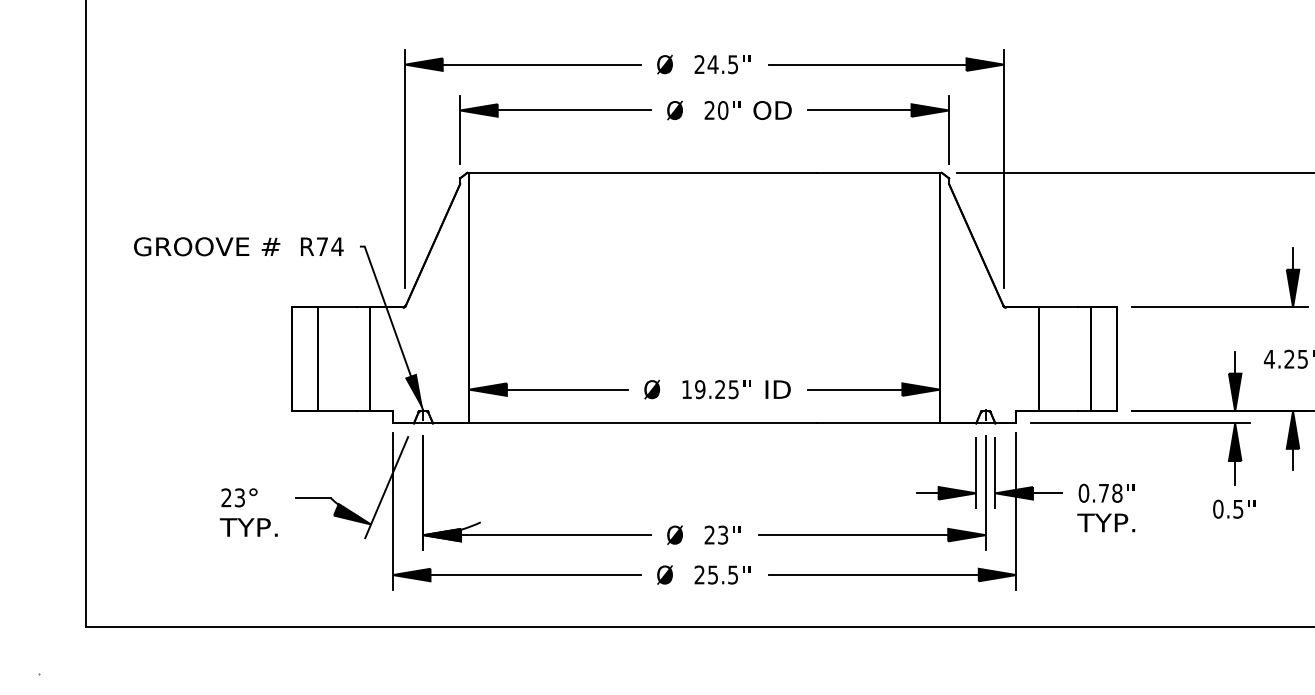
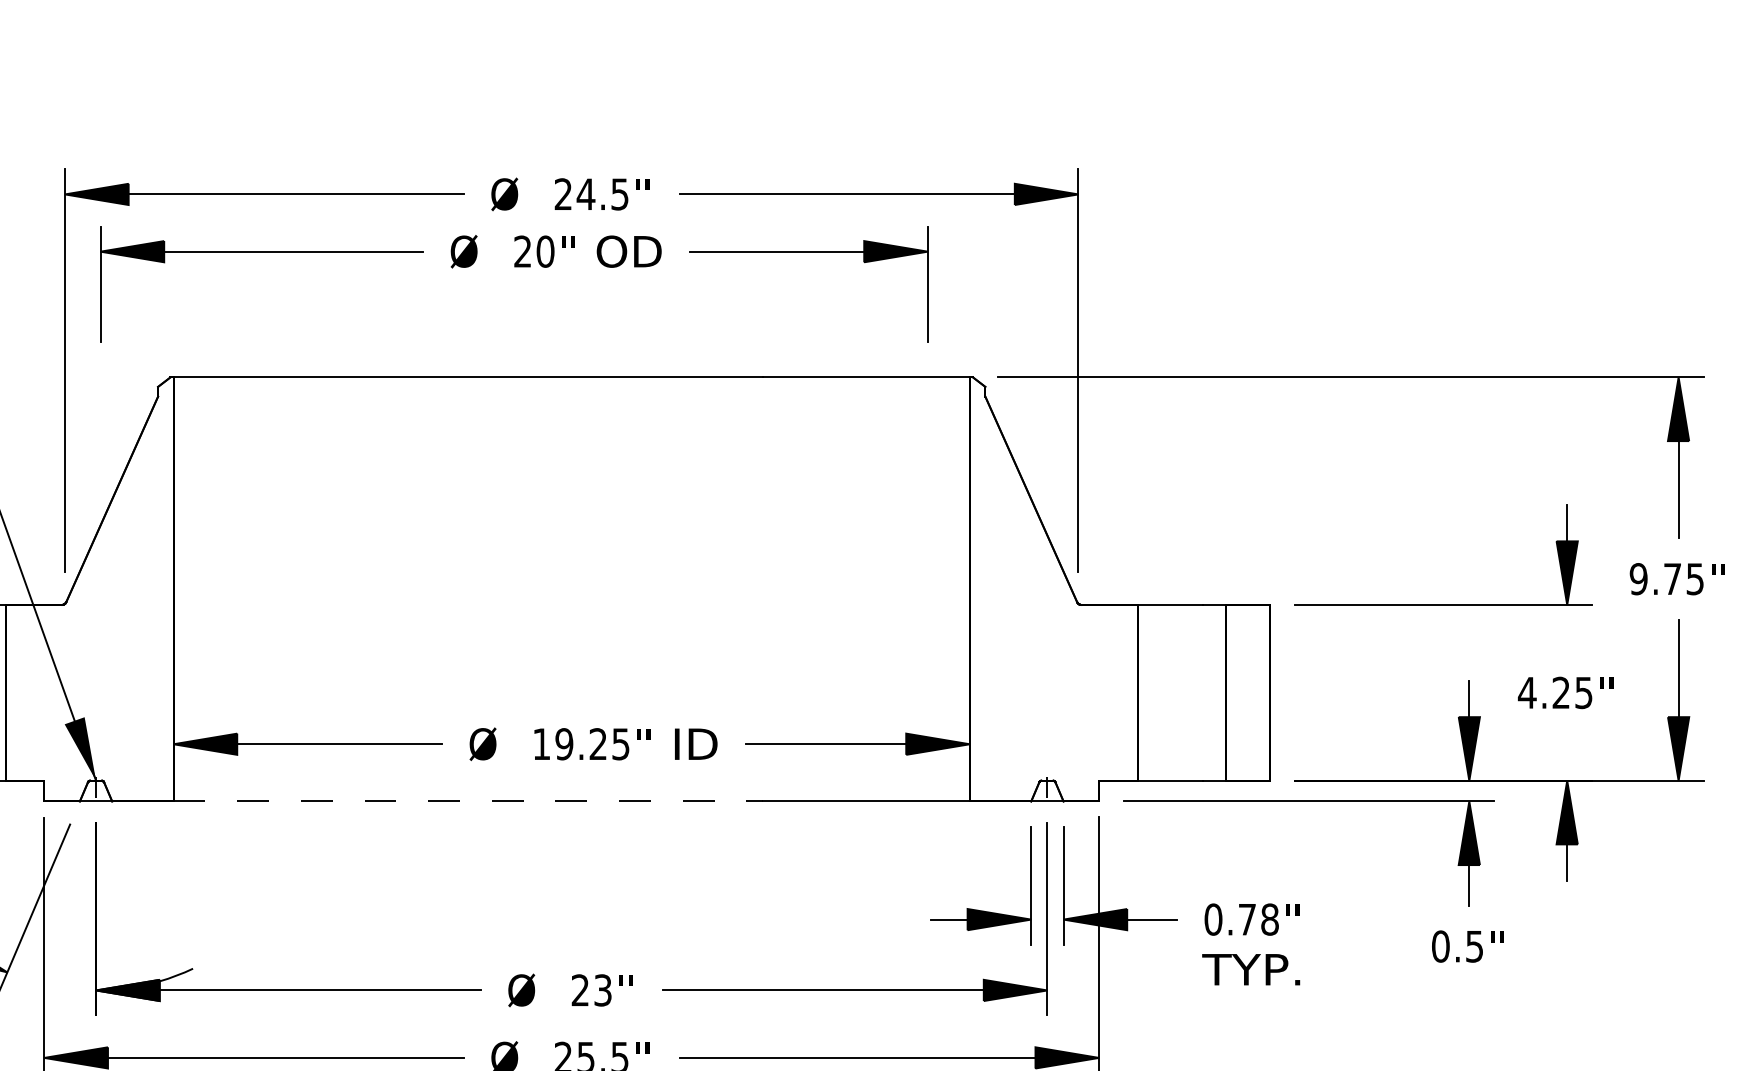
part: (704, 119) -> (513, 266), moved
line: (643, 423) -> (468, 801), solid -> dashed

